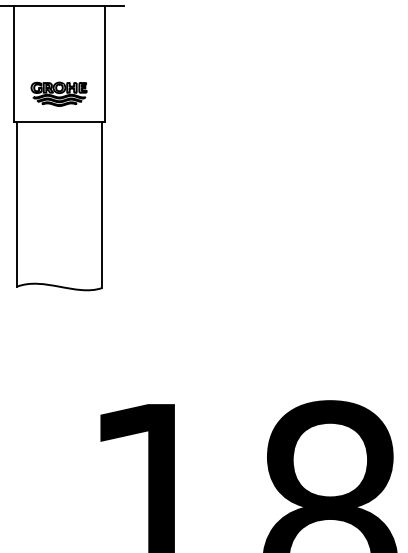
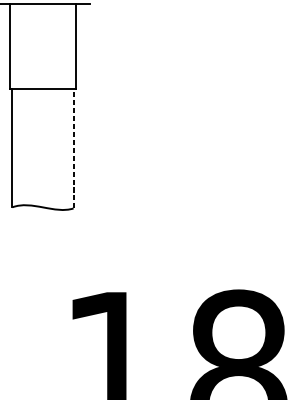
part: (58, 93) -> (42, 67), removed
line: (101, 205) -> (73, 148), solid -> dashed

